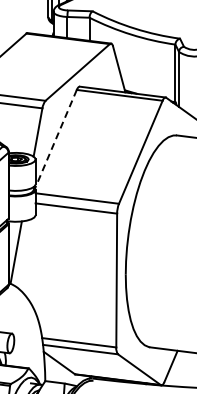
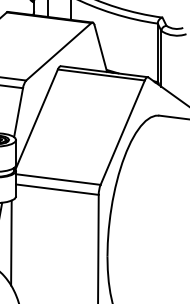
line: (55, 139) -> (36, 119), dashed -> solid
line: (30, 261) -> (10, 243), added

